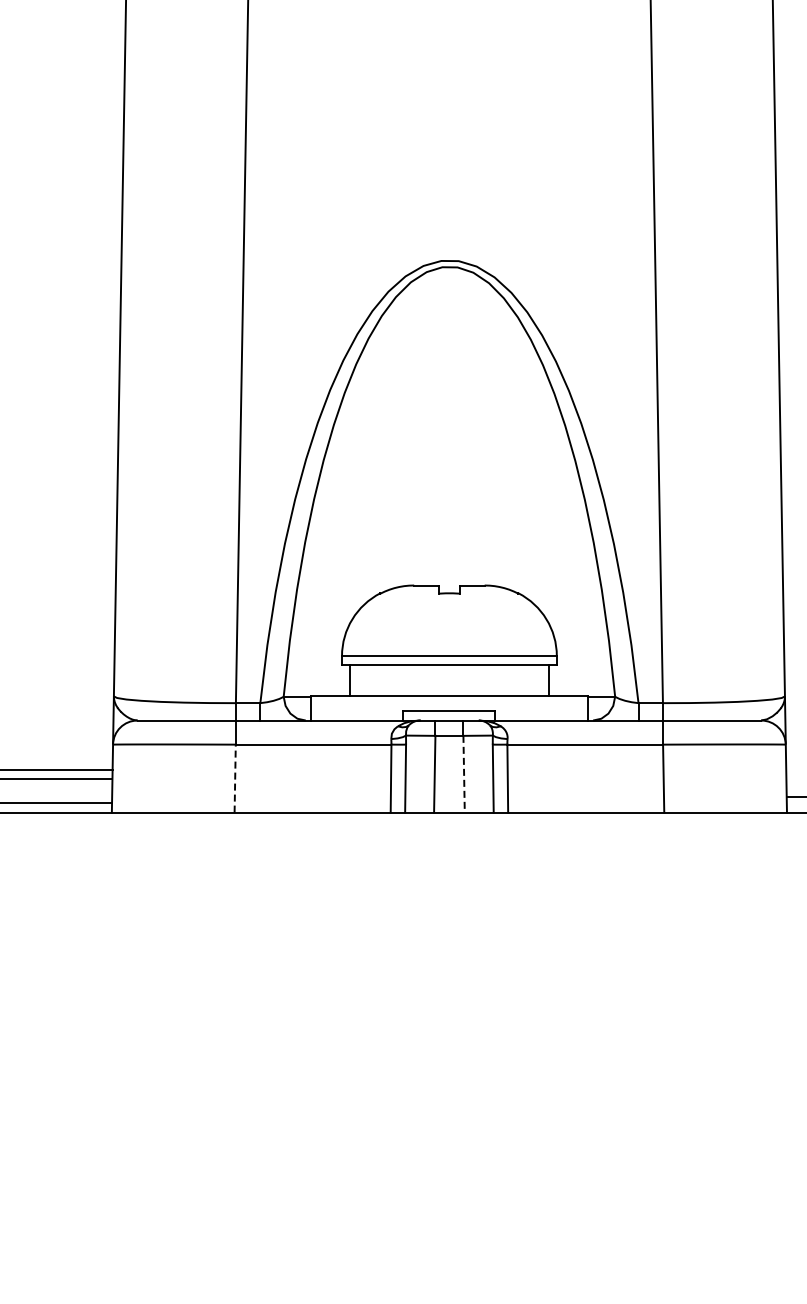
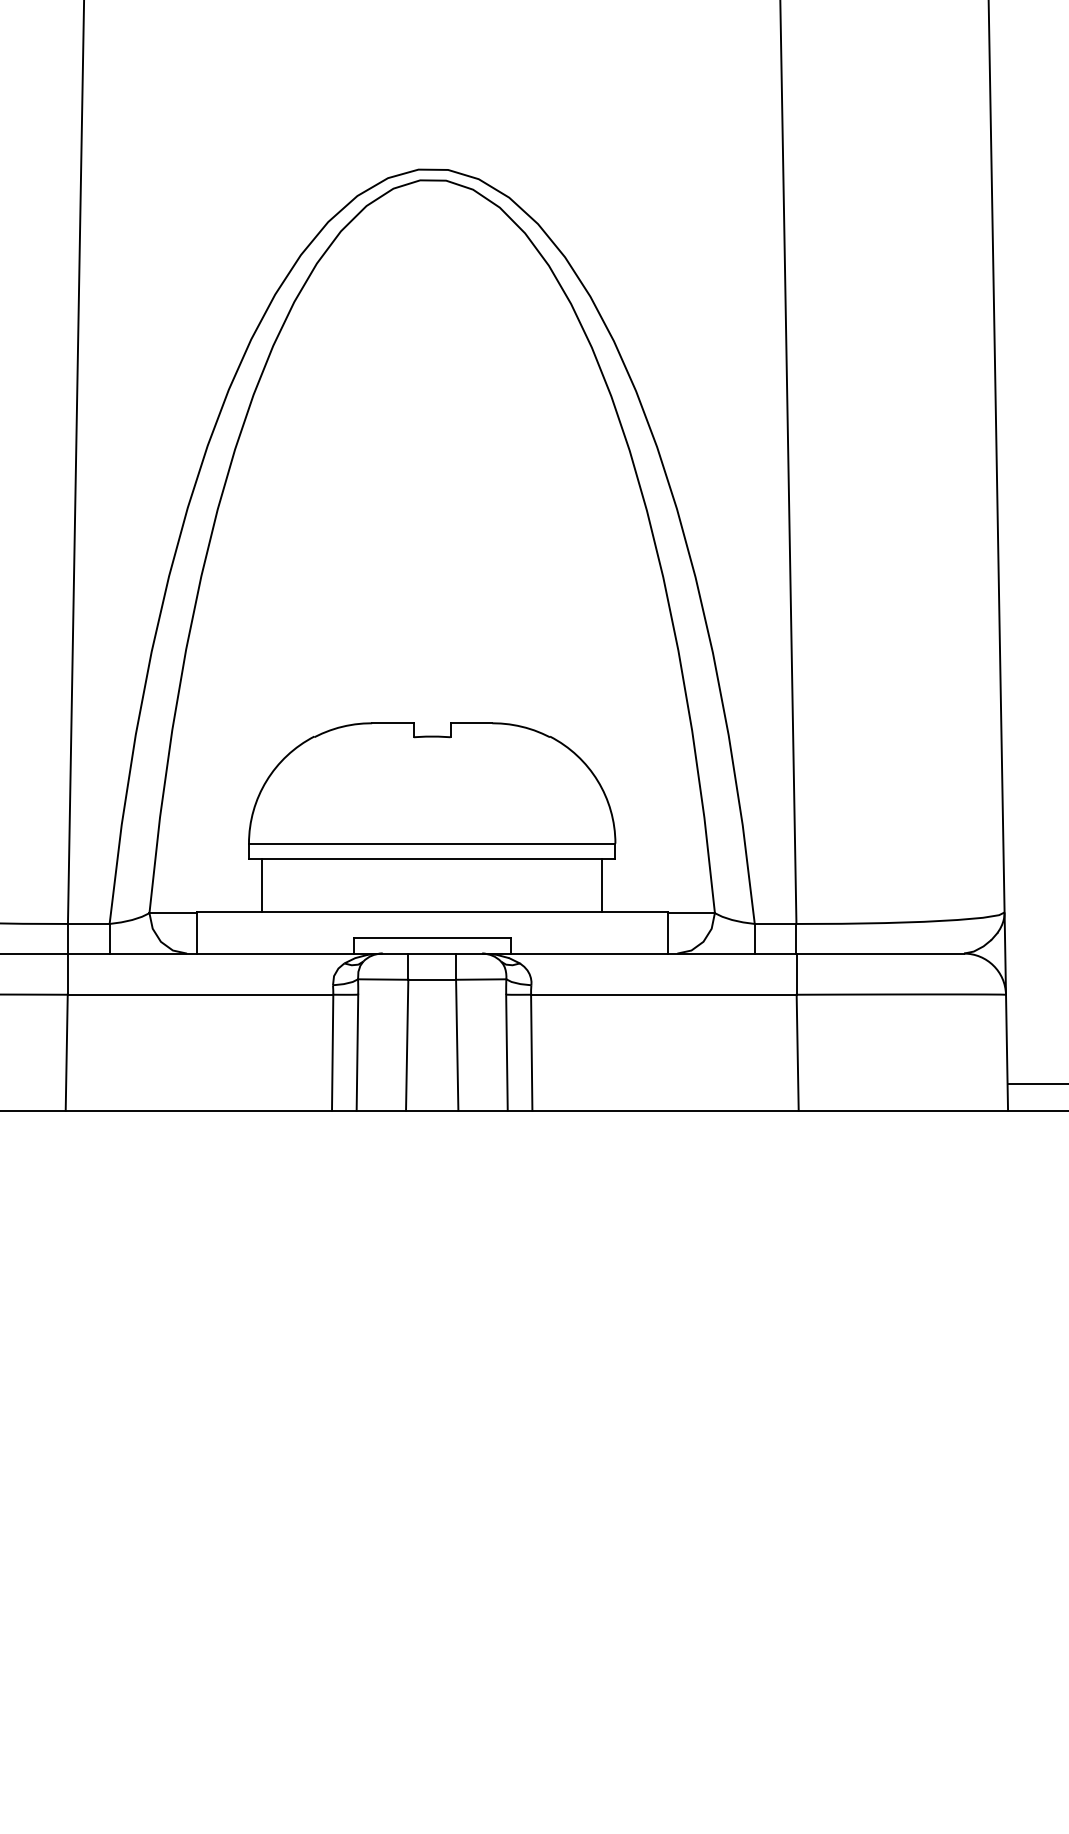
line: (464, 774) -> (457, 1045), dashed -> solid
line: (235, 778) -> (67, 1052), dashed -> solid

